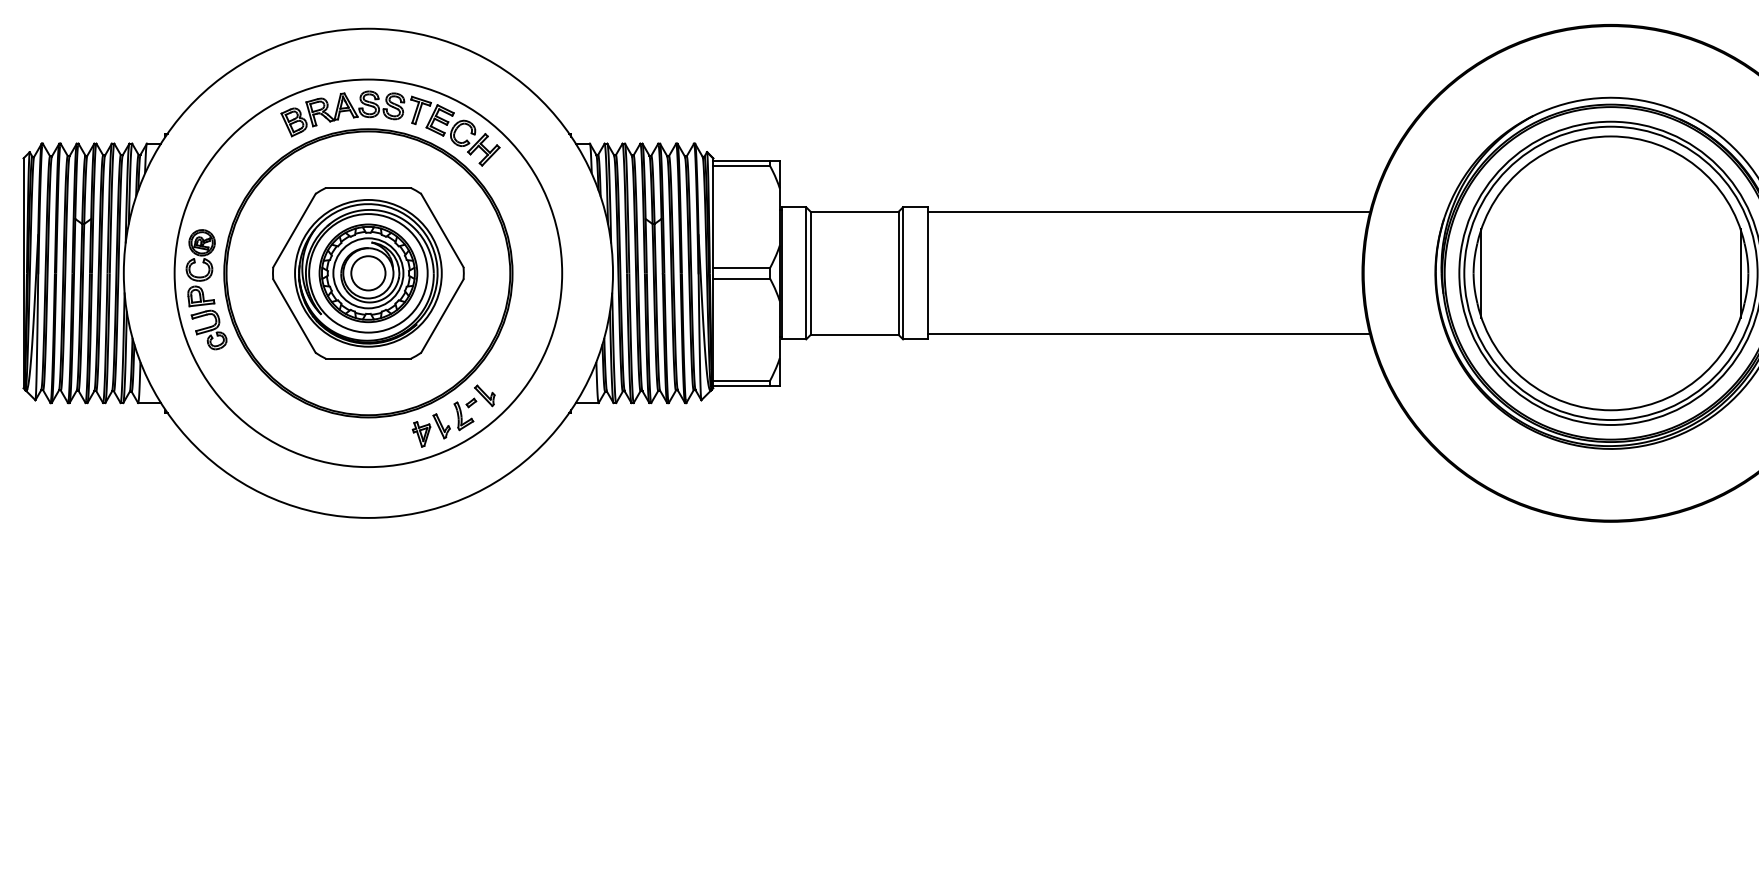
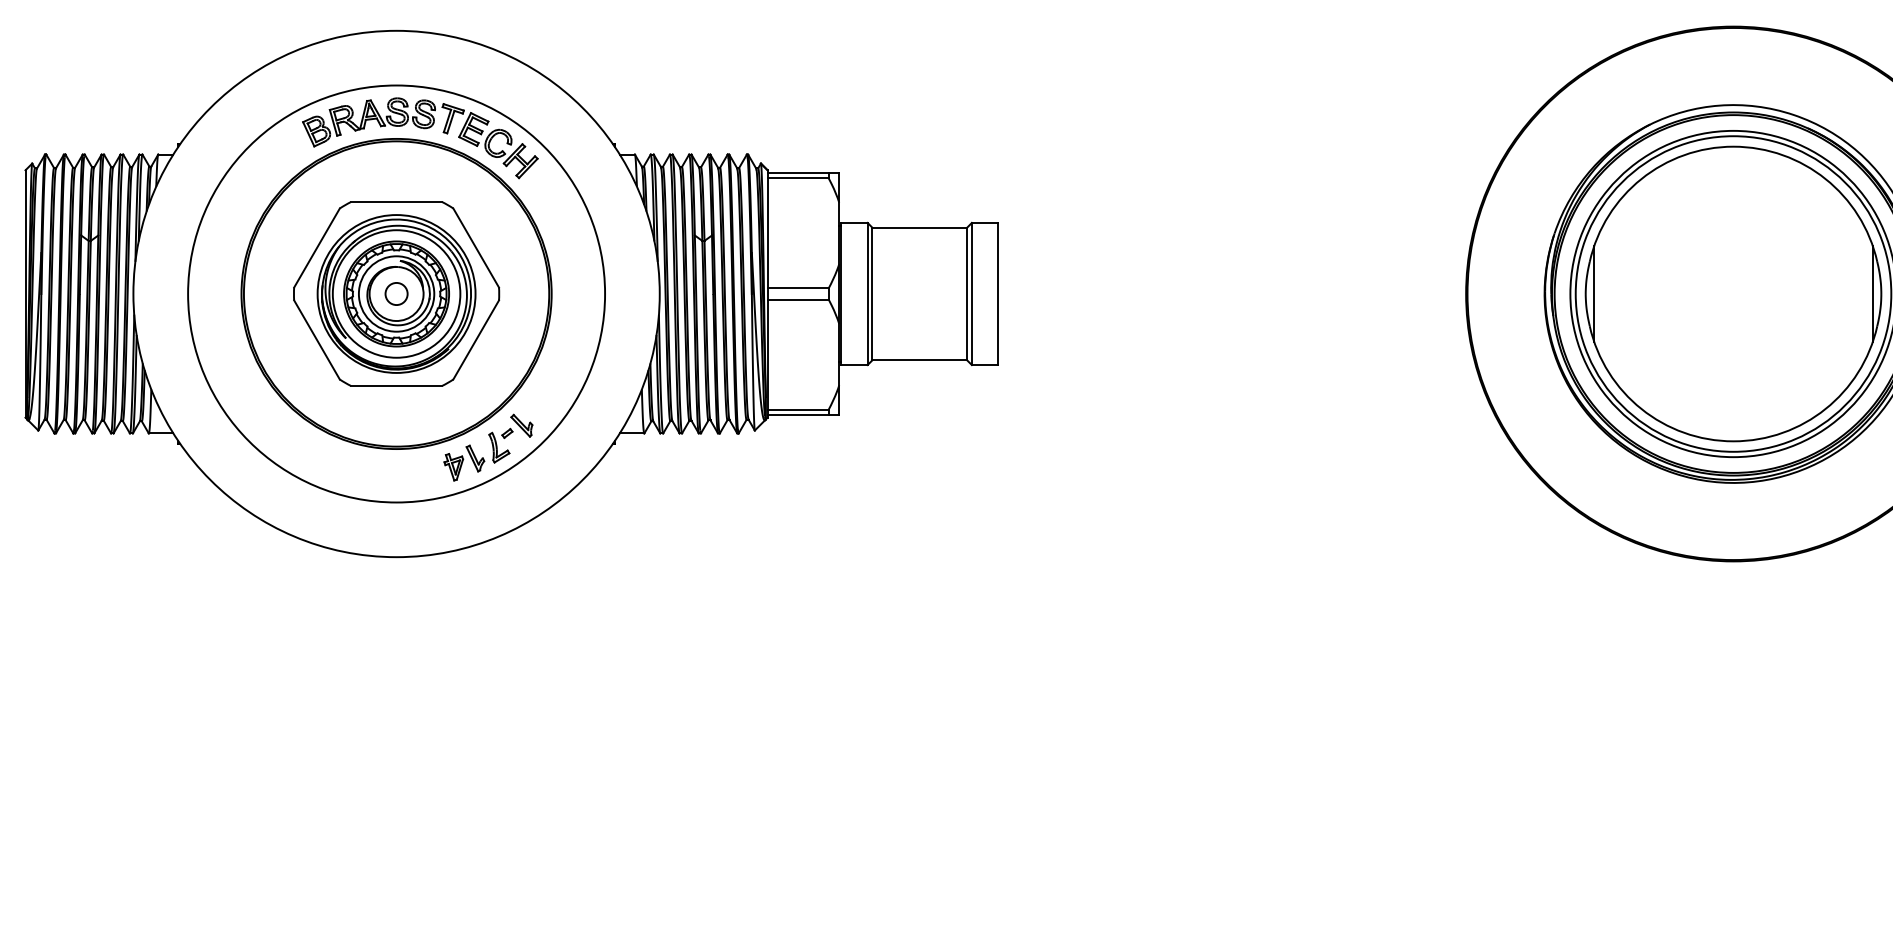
line: (1149, 212) -> (1236, 228), removed
circle: (368, 272) -> (396, 293), size x0.6
part: (206, 289) -> (222, 311), removed
line: (1149, 334) -> (1236, 359), removed

